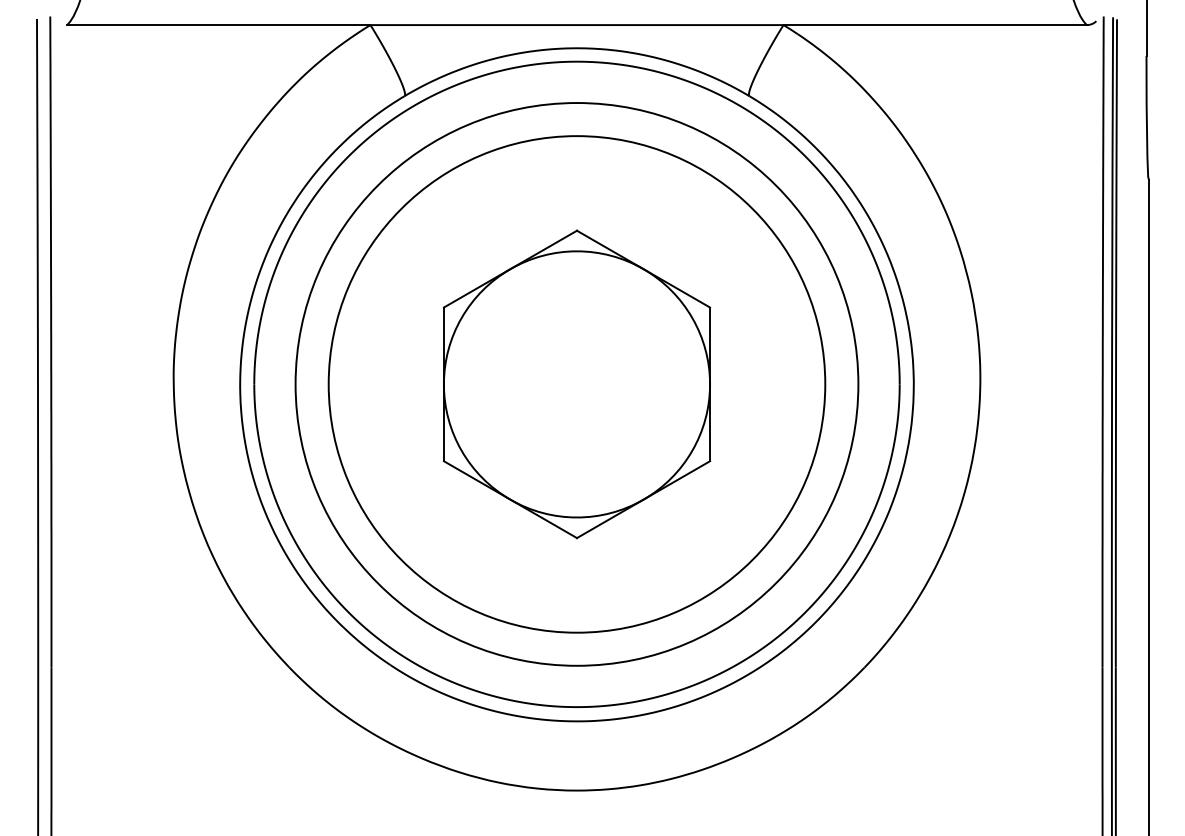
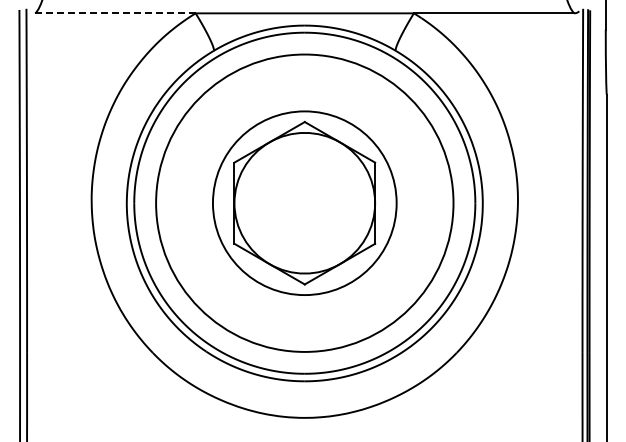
line: (218, 25) -> (115, 13), solid -> dashed
circle: (576, 384) -> (304, 203), size x0.7

